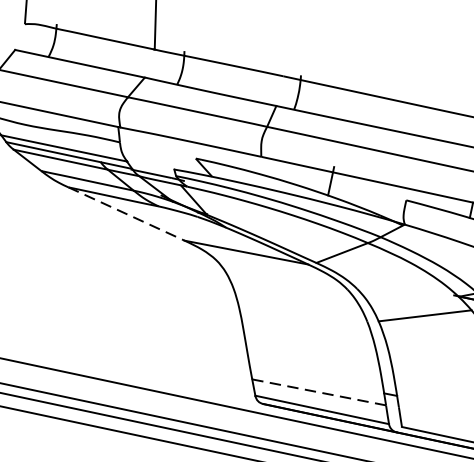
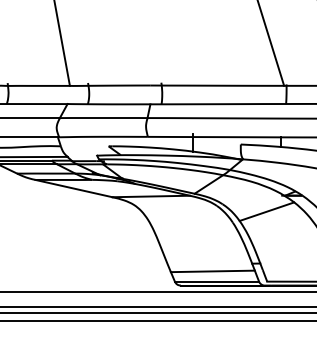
line: (127, 214) -> (74, 188), dashed -> solid
line: (318, 392) -> (212, 271), dashed -> solid

